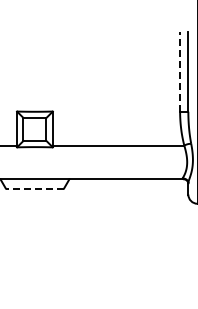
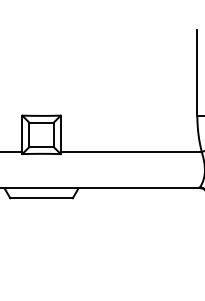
line: (180, 71) -> (197, 72), dashed -> solid
line: (34, 188) -> (41, 198), dashed -> solid

